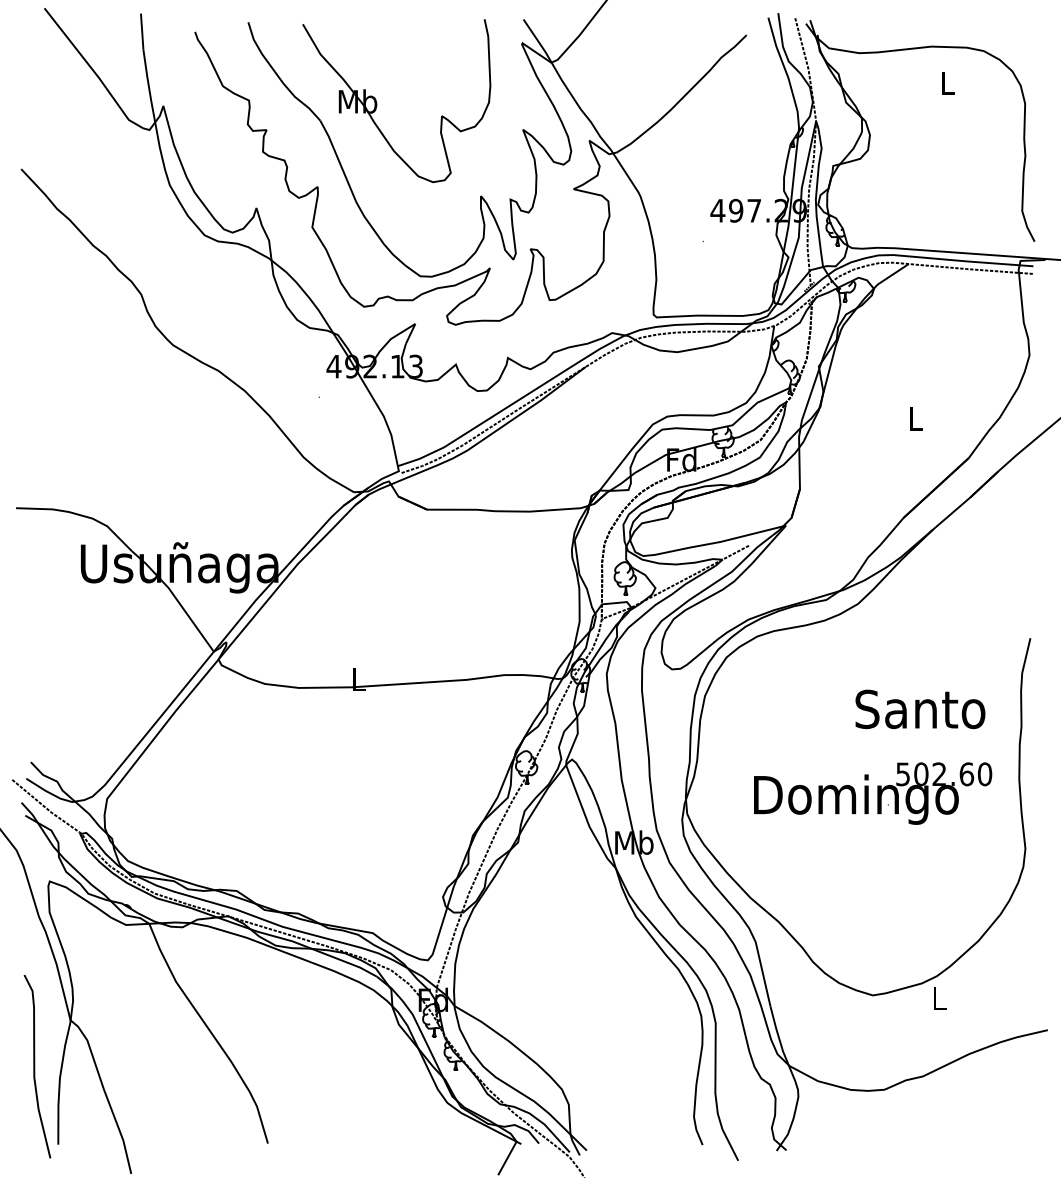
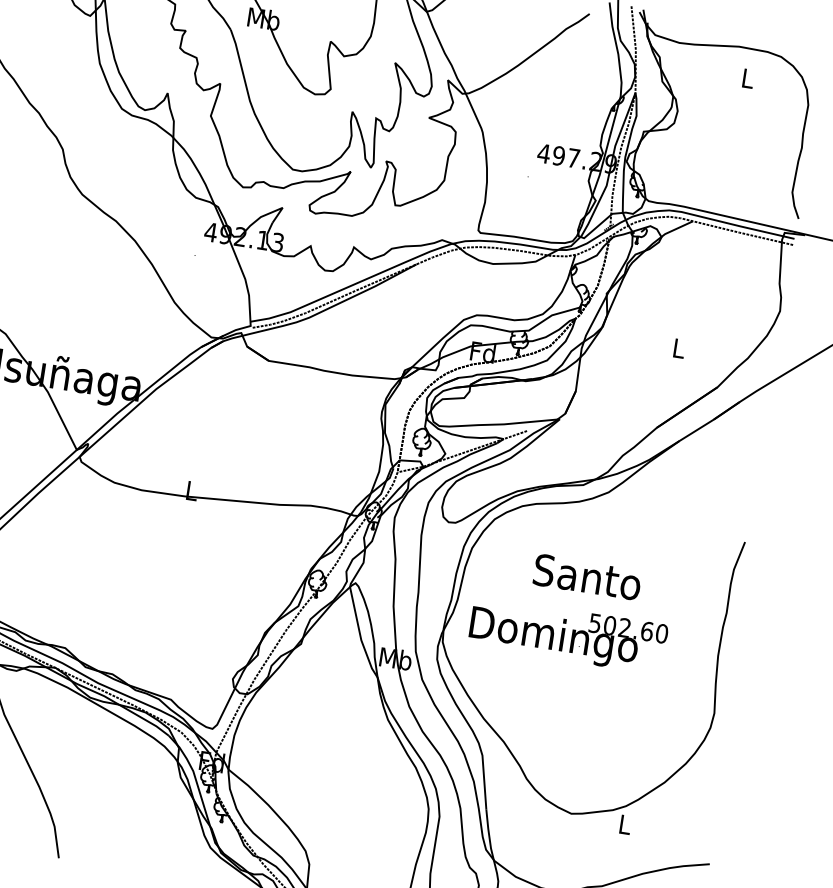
text: (920, 709) -> (587, 577), moved
text: (873, 793) -> (568, 635), moved

